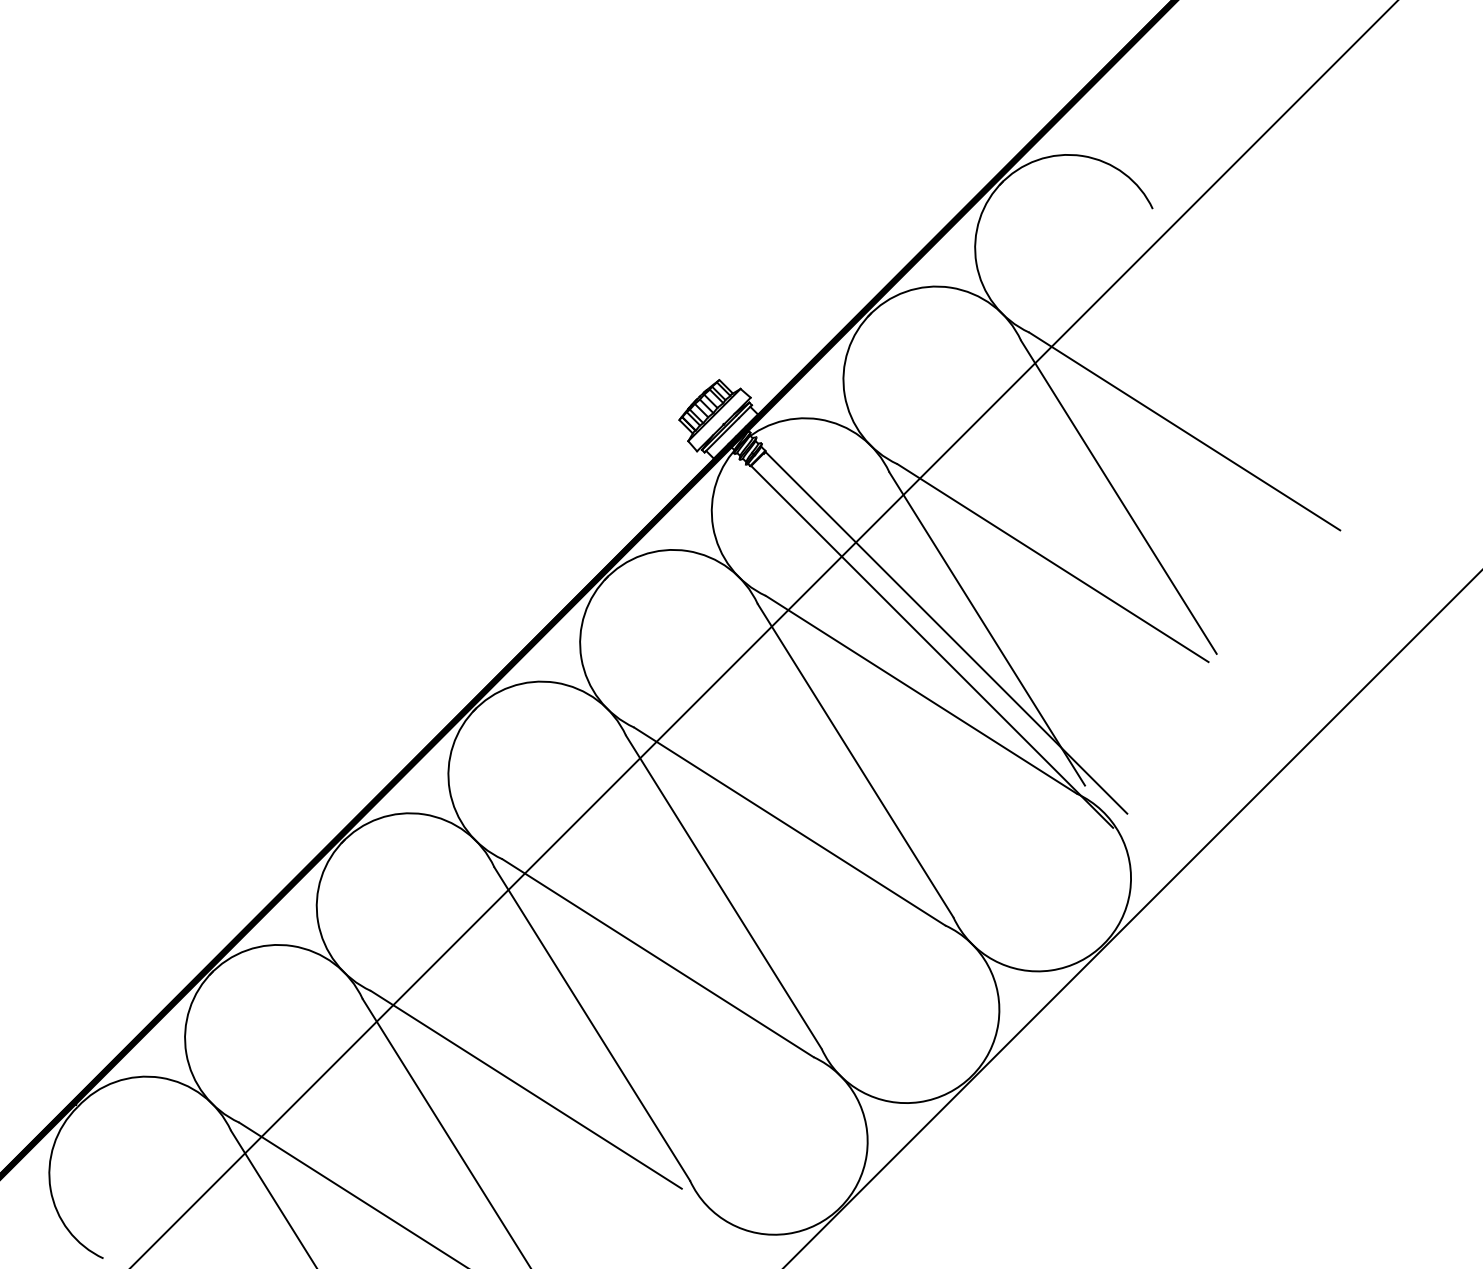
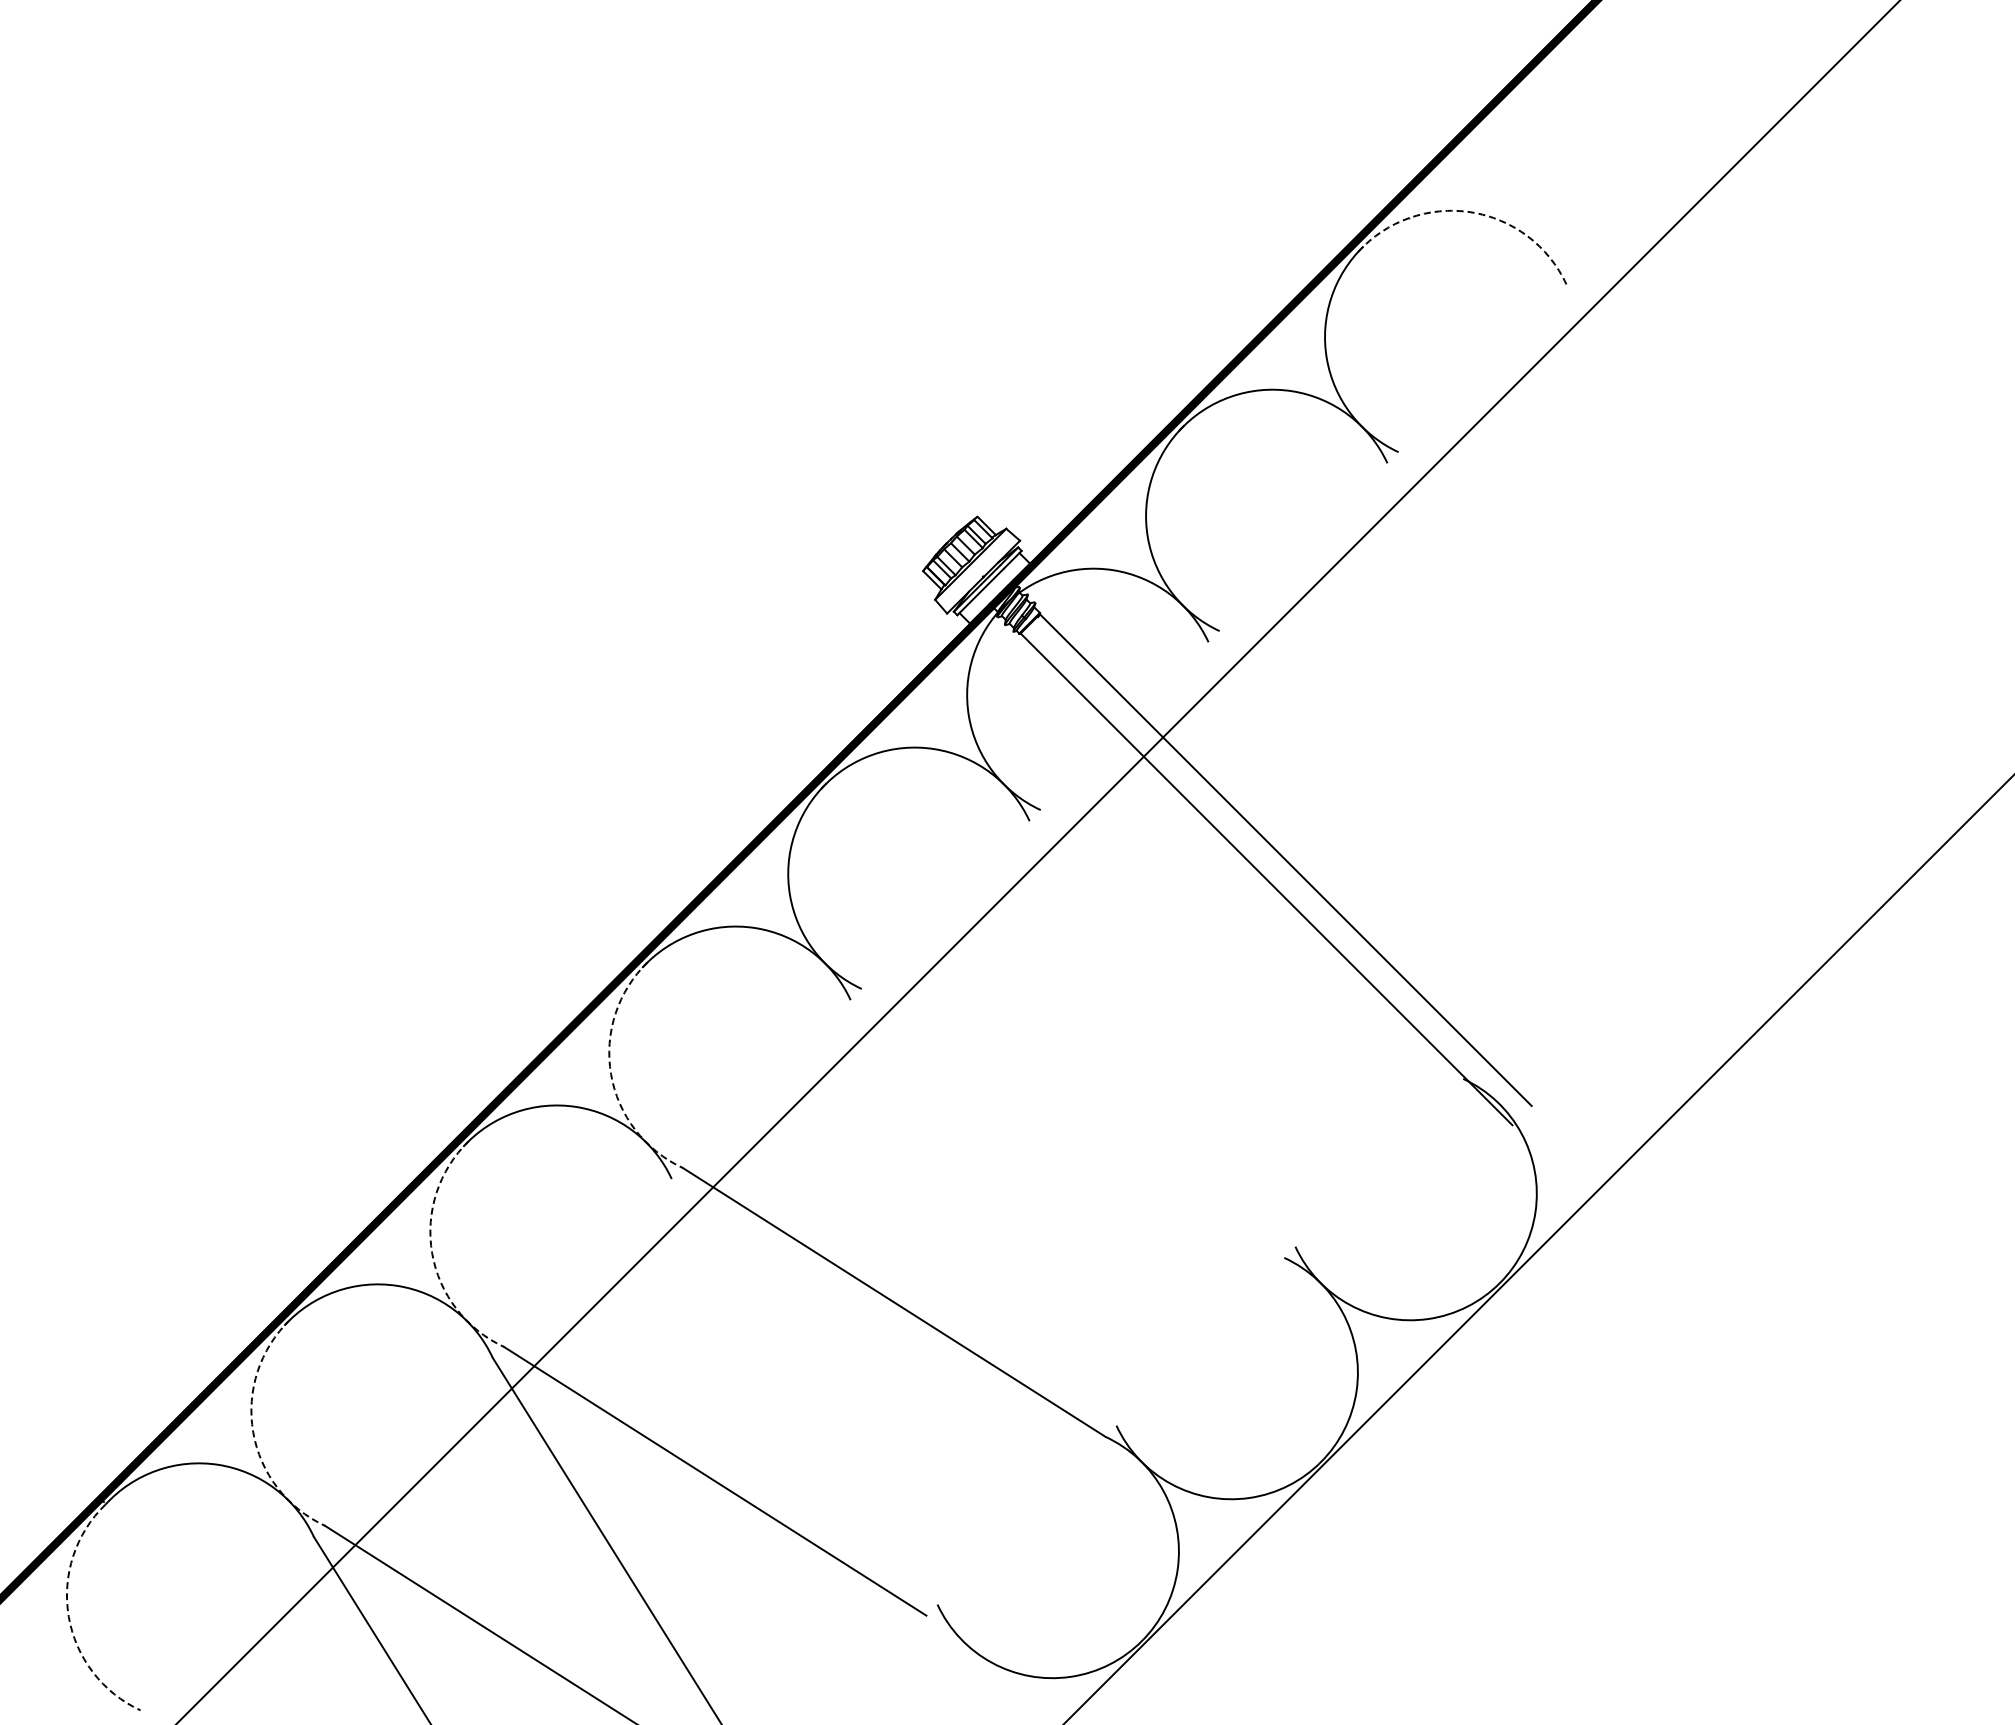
arc: (1082, 156) -> (1470, 212), solid -> dashed
line: (1184, 431) -> (1609, 586), removed
line: (1119, 496) -> (1520, 675), removed
line: (1052, 563) -> (1430, 765), removed
line: (987, 628) -> (1341, 854), removed
line: (921, 694) -> (1251, 944), removed
line: (855, 760) -> (1162, 1033), removed
arc: (450, 790) -> (611, 1074), solid -> dashed
line: (789, 826) -> (1072, 1123), removed
line: (723, 892) -> (983, 1212), removed
arc: (318, 922) -> (432, 1253), solid -> dashed
line: (592, 1023) -> (804, 1391), removed
arc: (186, 1053) -> (253, 1432), solid -> dashed
arc: (50, 1189) -> (68, 1616), solid -> dashed

